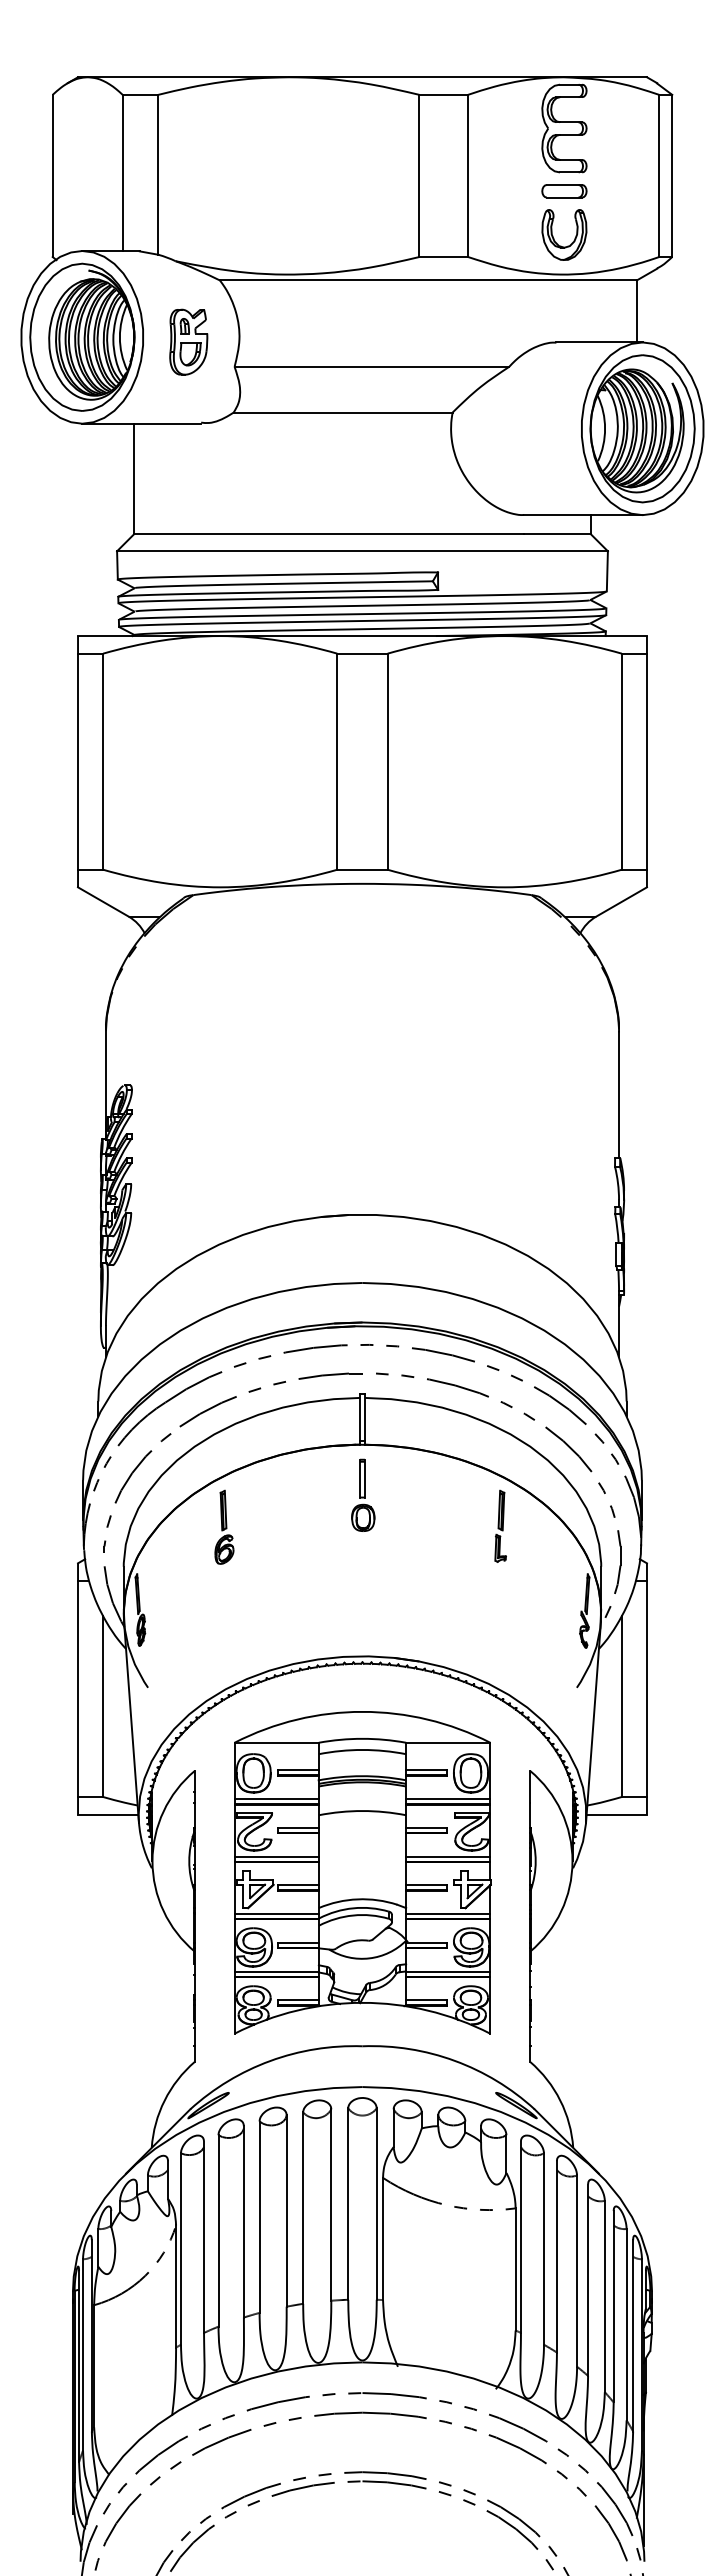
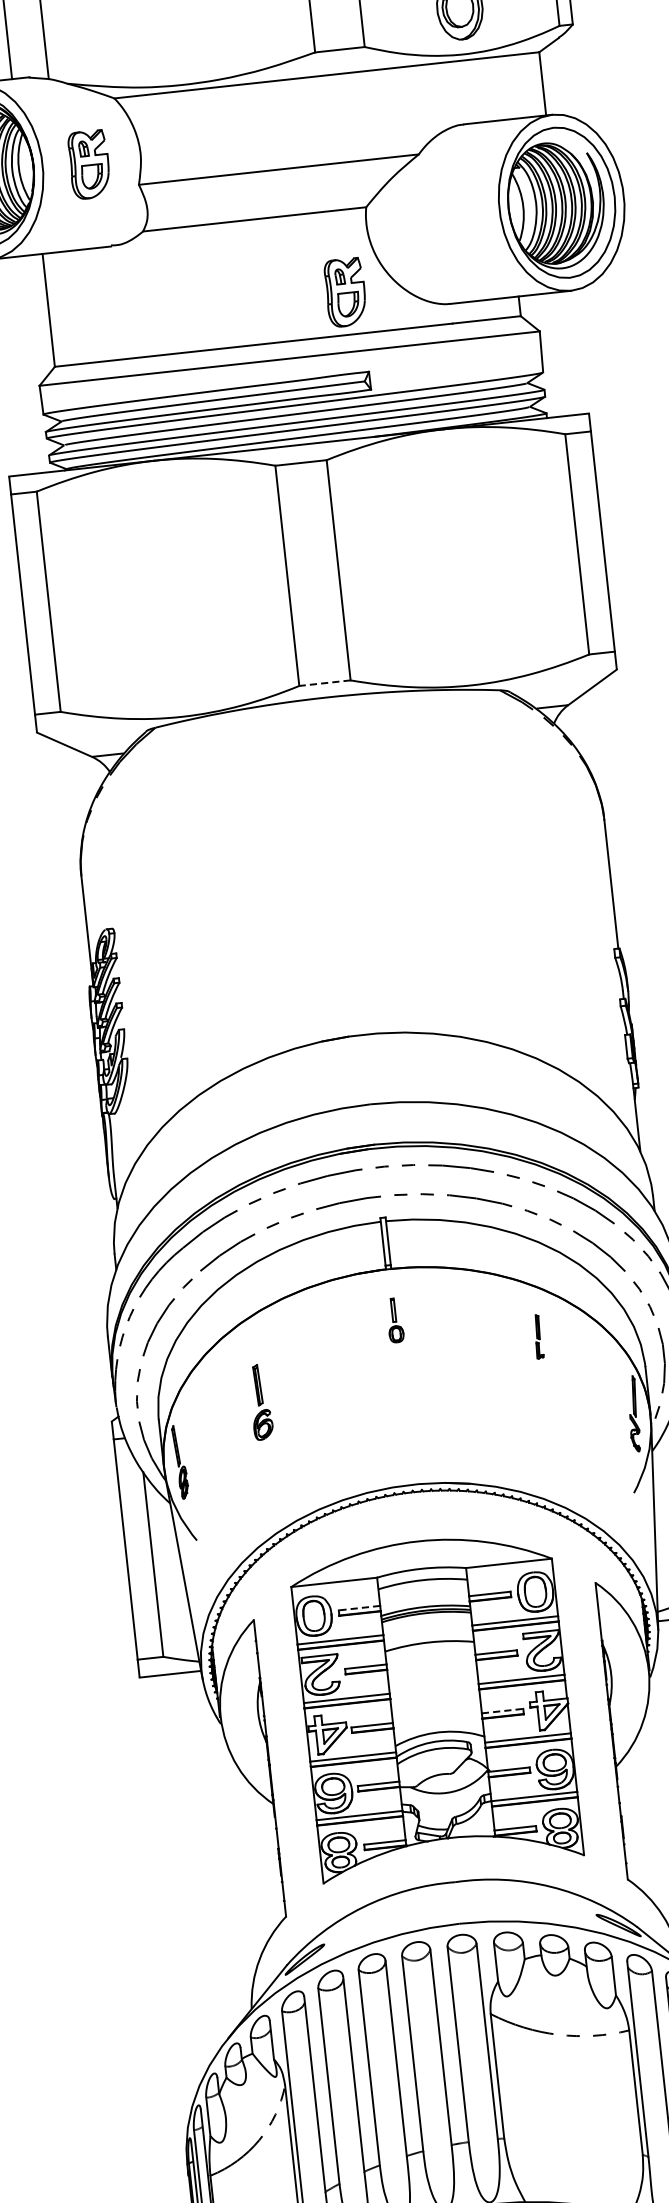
part: (423, 492) -> (345, 291), added
line: (362, 869) -> (324, 682), solid -> dashed
part: (363, 1494) -> (395, 1319), size x0.6
part: (500, 1525) -> (538, 1336), size x0.6
part: (224, 1526) -> (260, 1401), moved
line: (298, 1770) -> (359, 1608), solid -> dashed
line: (426, 1885) -> (502, 1711), solid -> dashed

